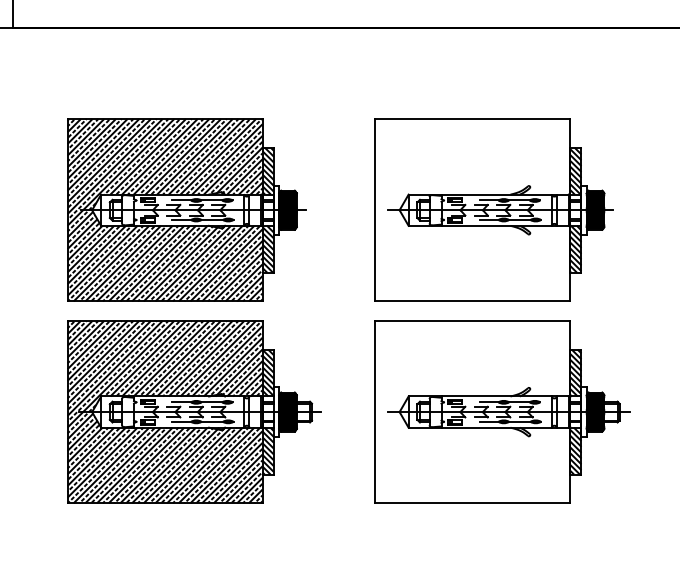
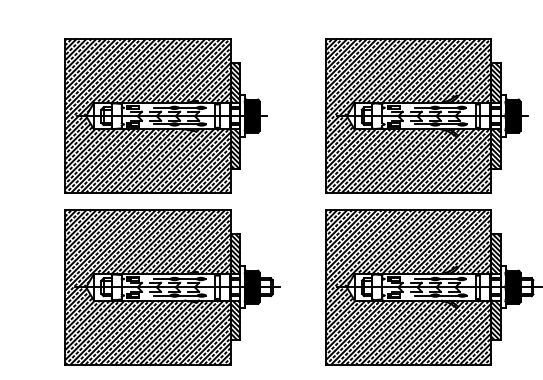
hatch: (472, 210) -> (408, 116), added
hatch: (472, 412) -> (408, 287), added

